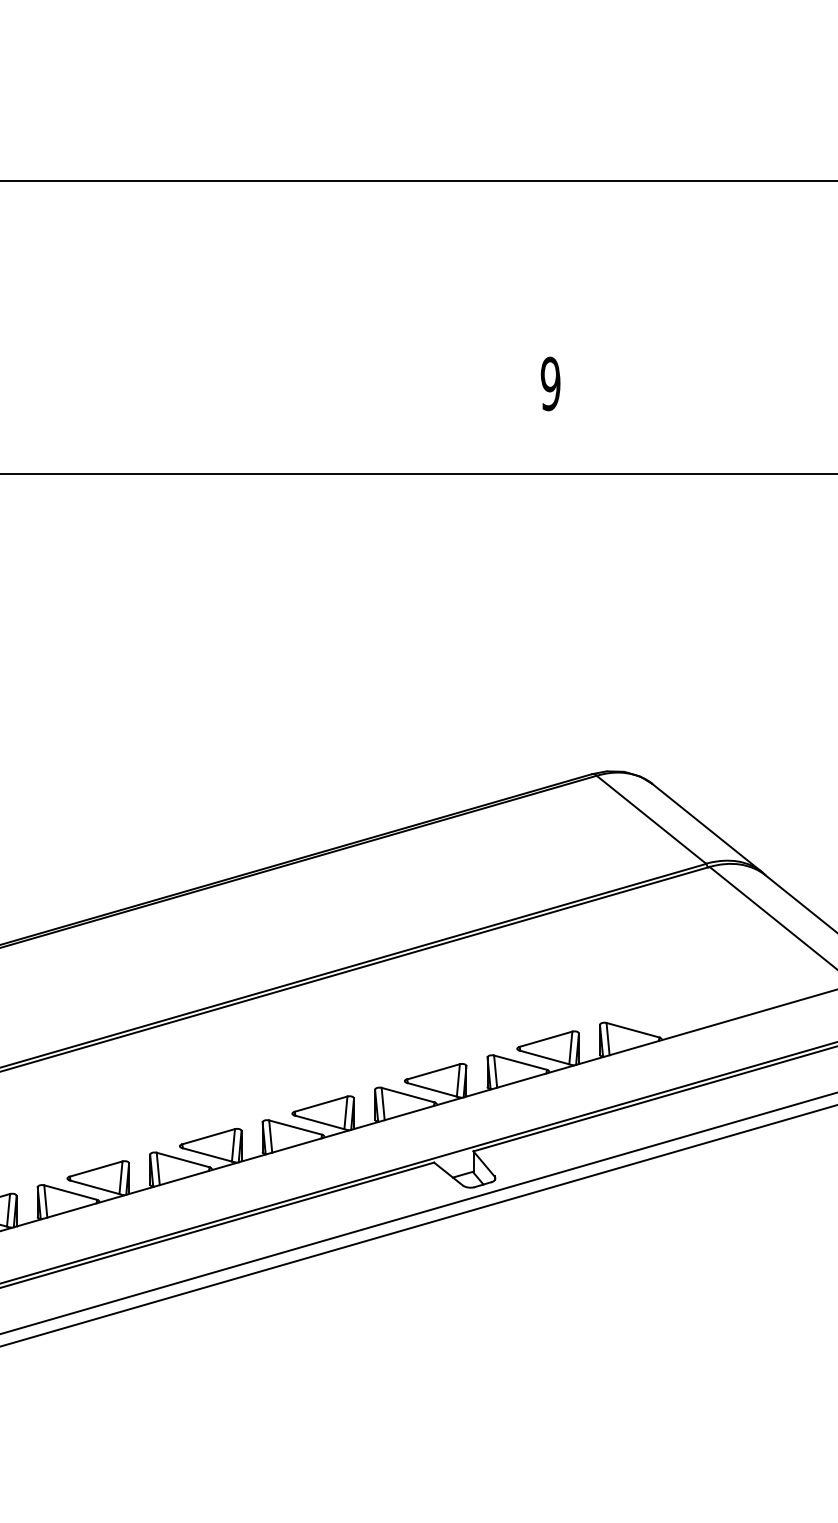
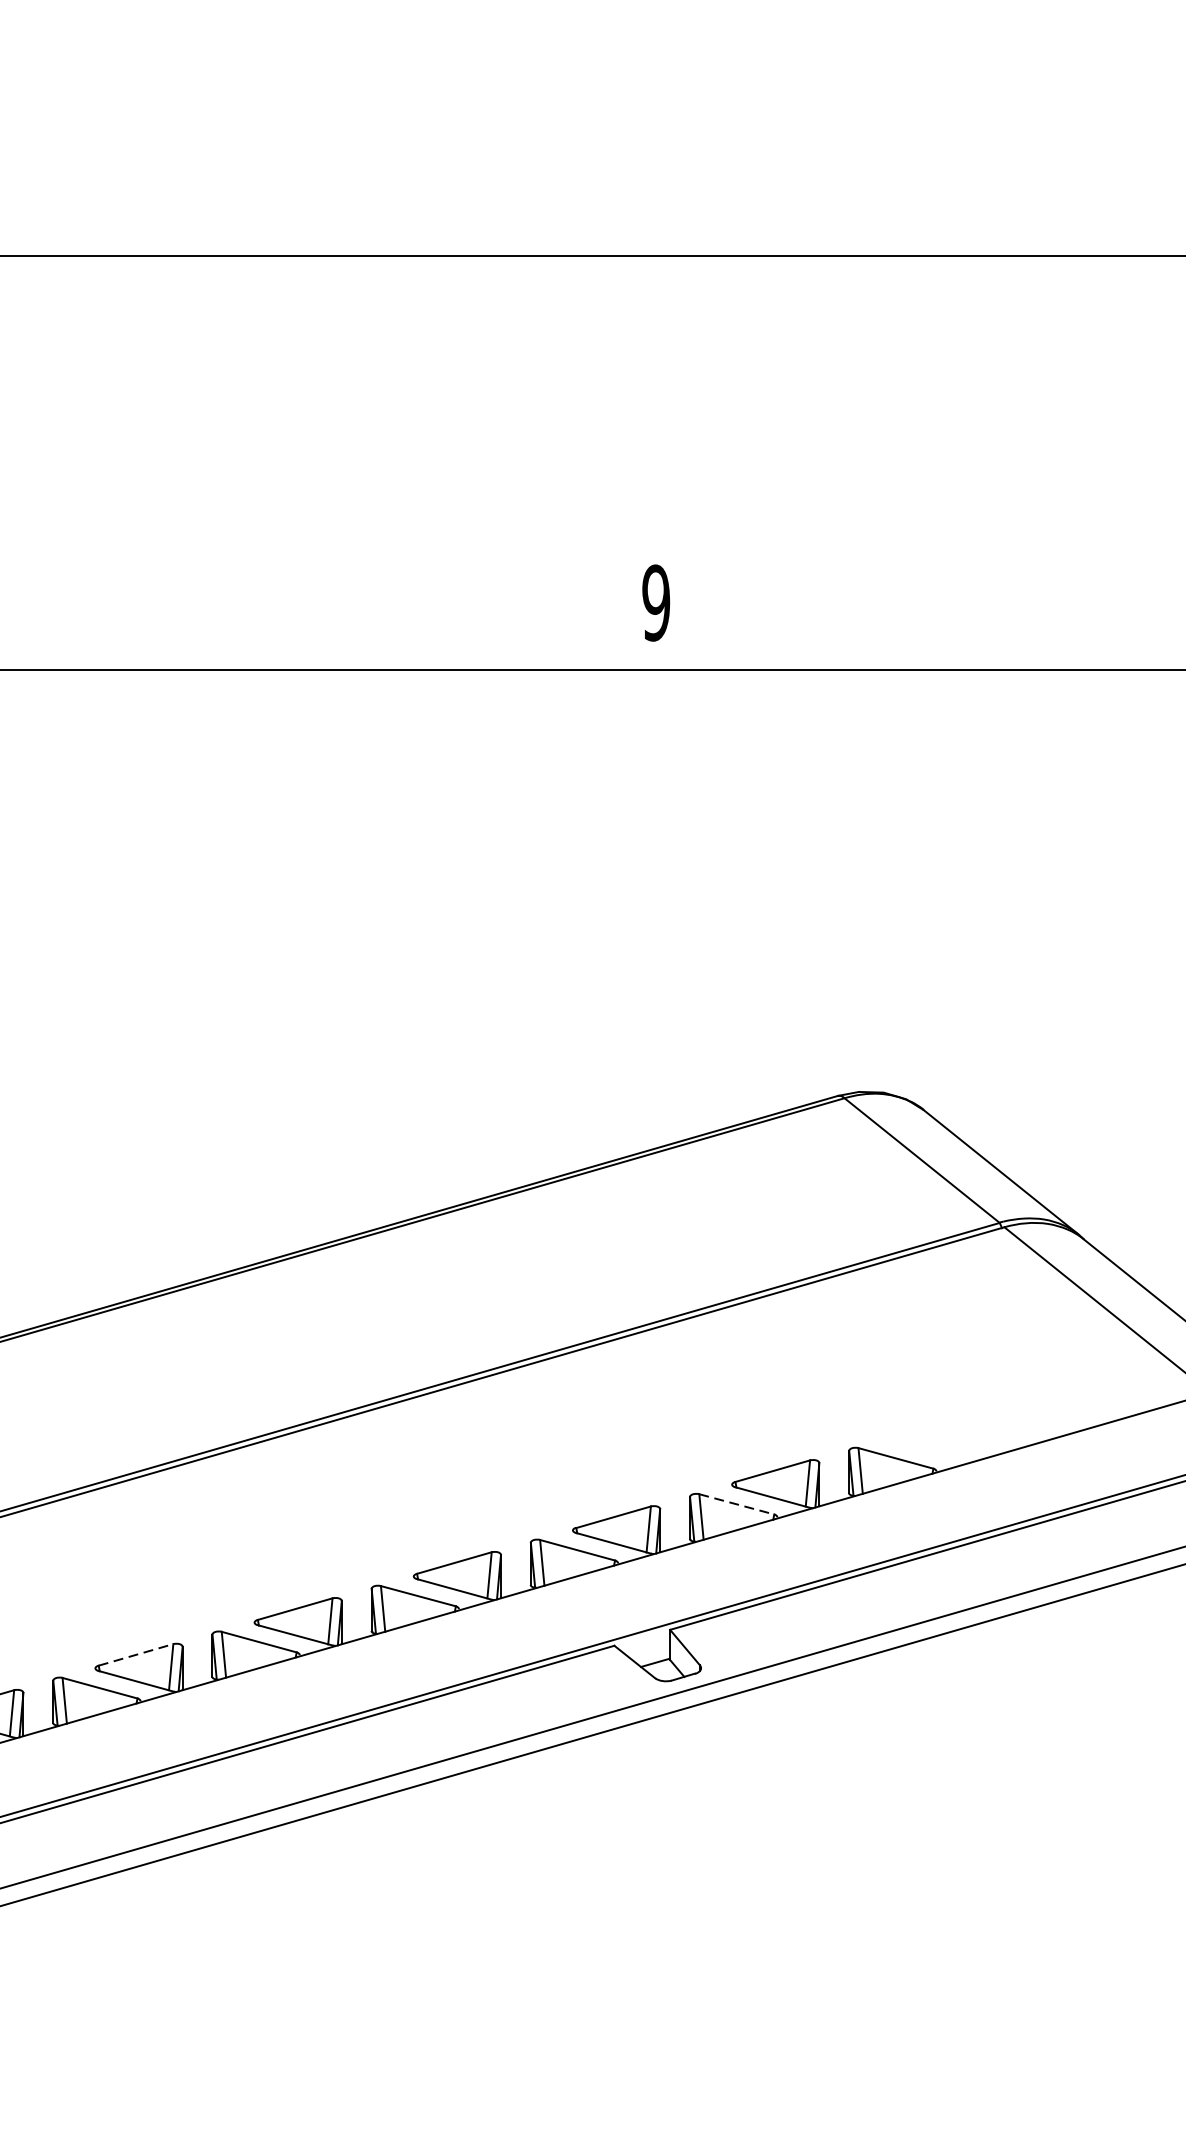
text: (550, 383) -> (655, 602), moved
line: (521, 1062) -> (738, 1504), solid -> dashed
line: (96, 1168) -> (136, 1654), solid -> dashed

